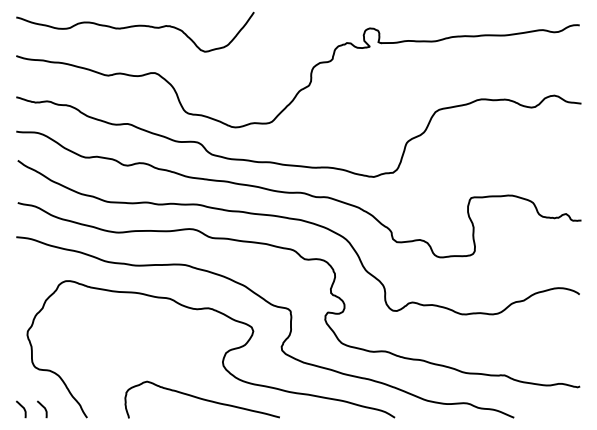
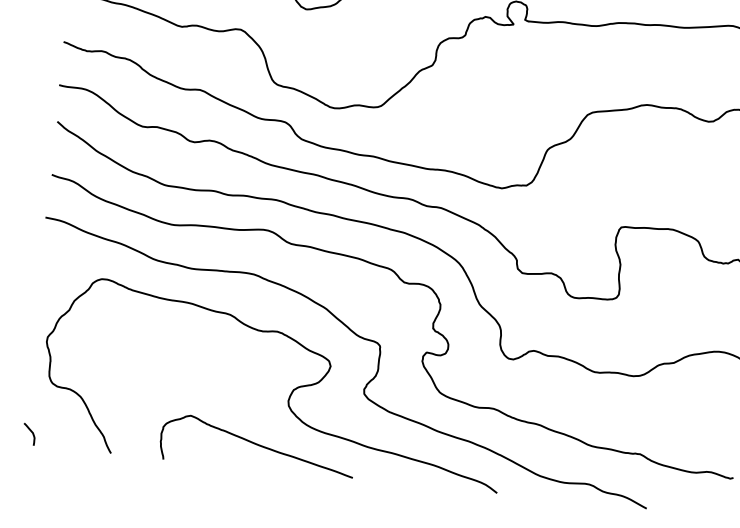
curve: (43, 408) -> (57, 435), removed

